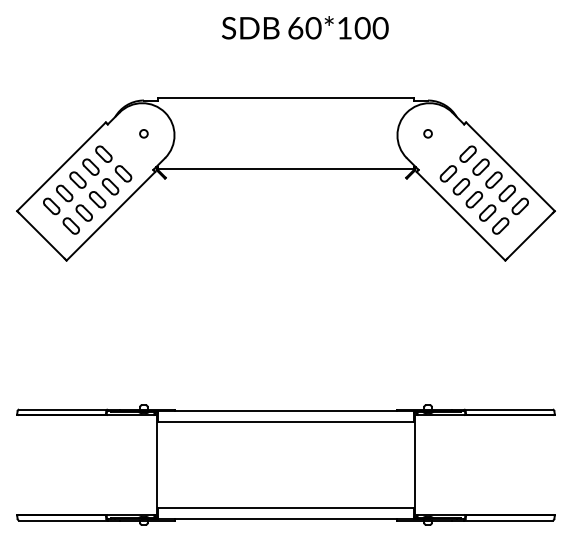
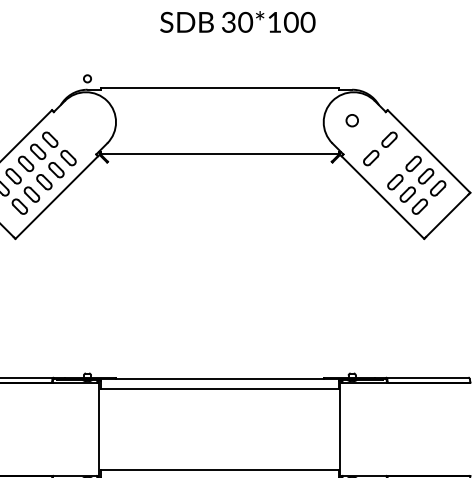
text: (295, 28) -> (228, 22), 60*100 -> 30*100
circle: (143, 133) -> (87, 78), moved
circle: (427, 133) -> (351, 120), size x1.6
part: (470, 176) -> (391, 160), removed

